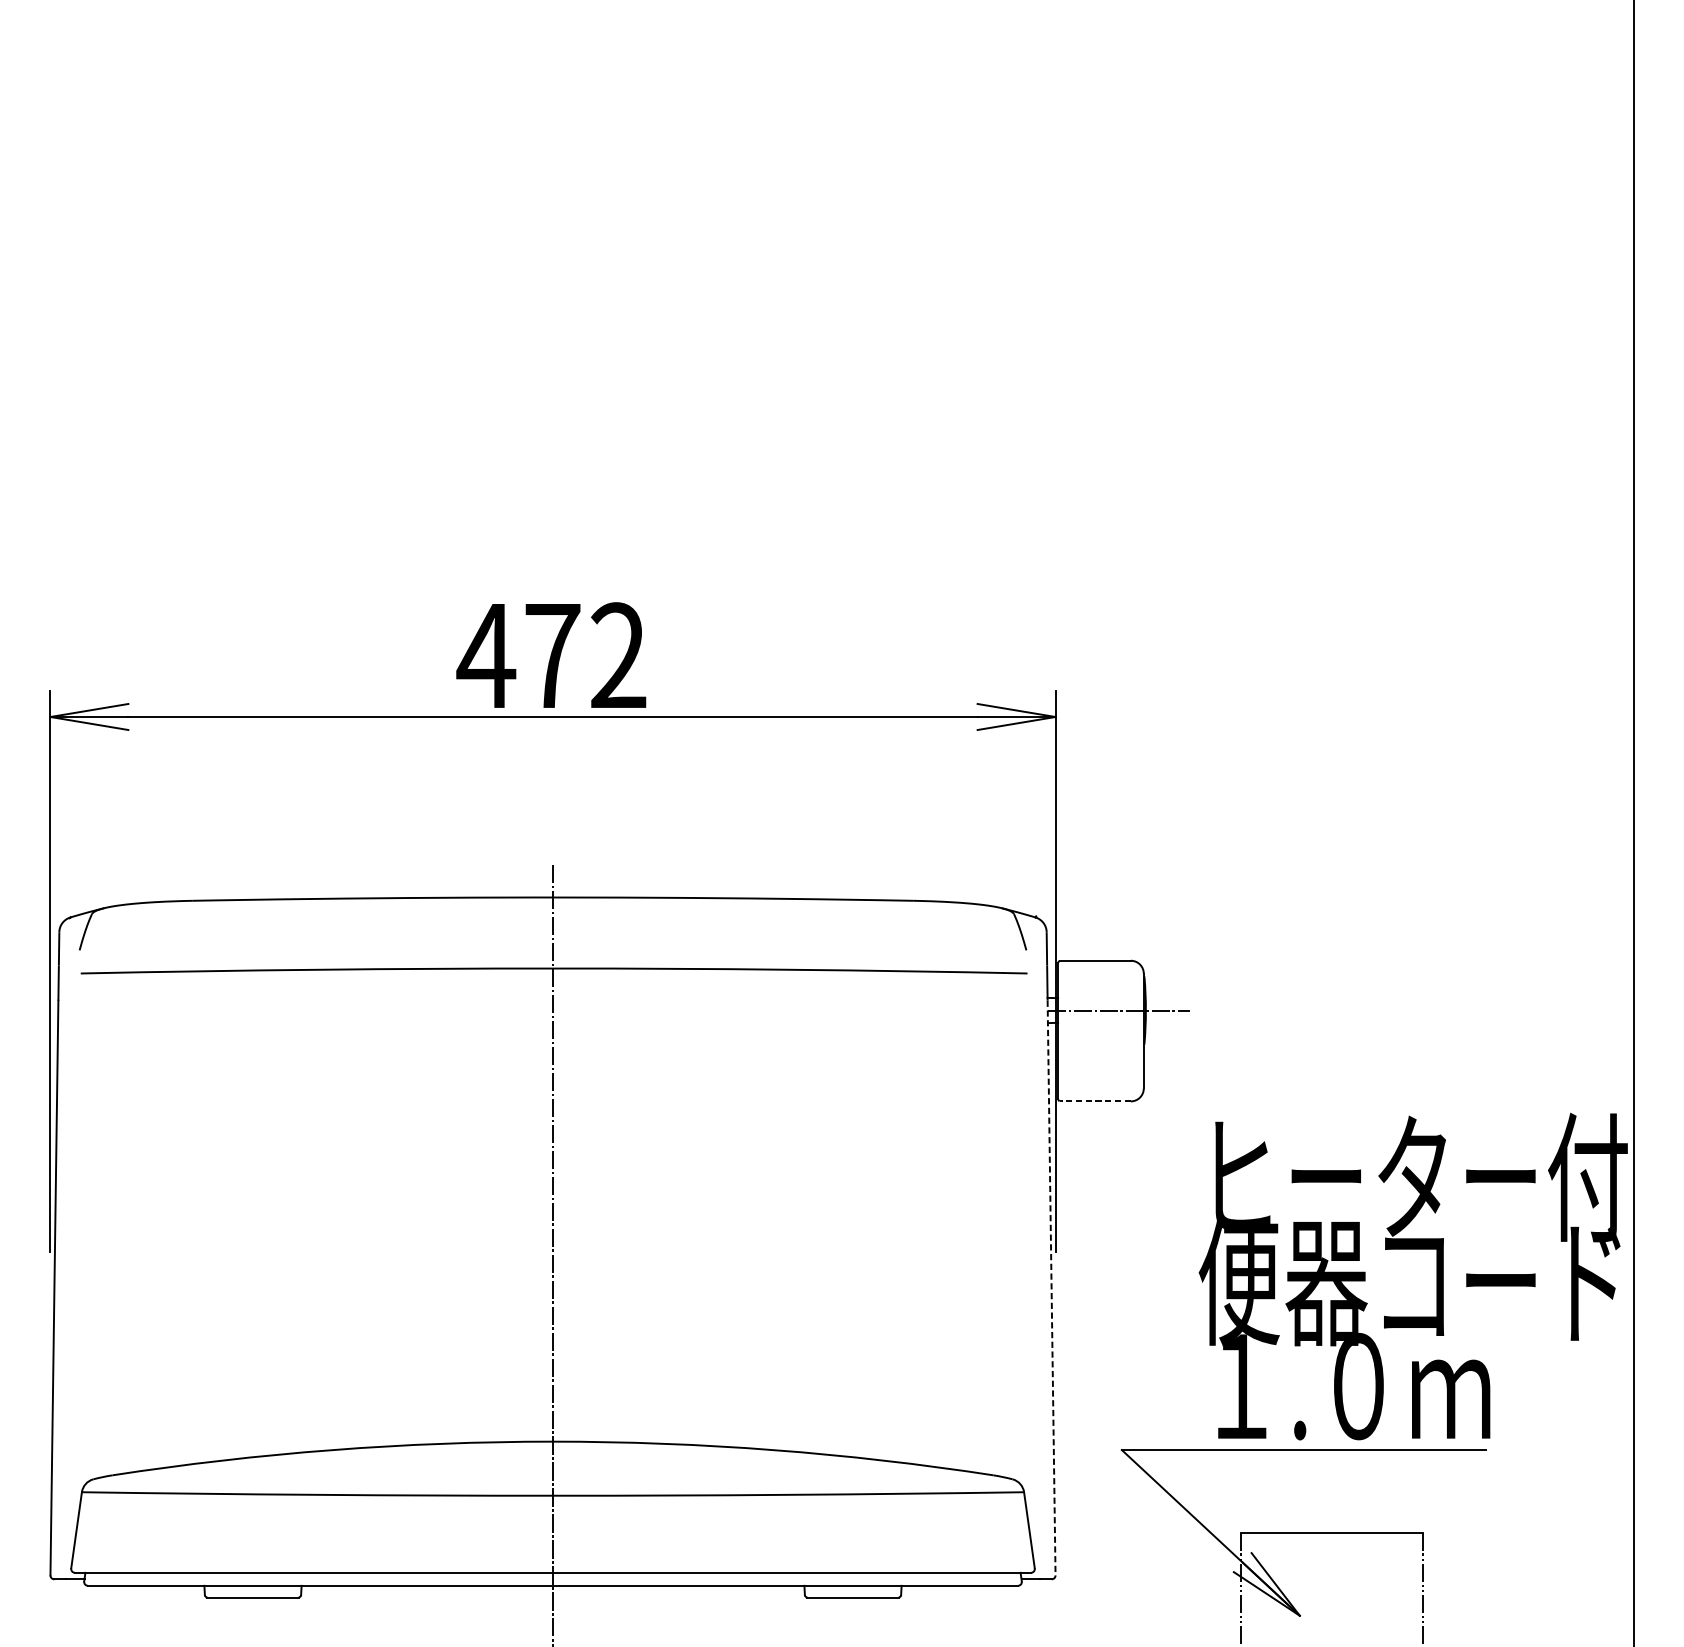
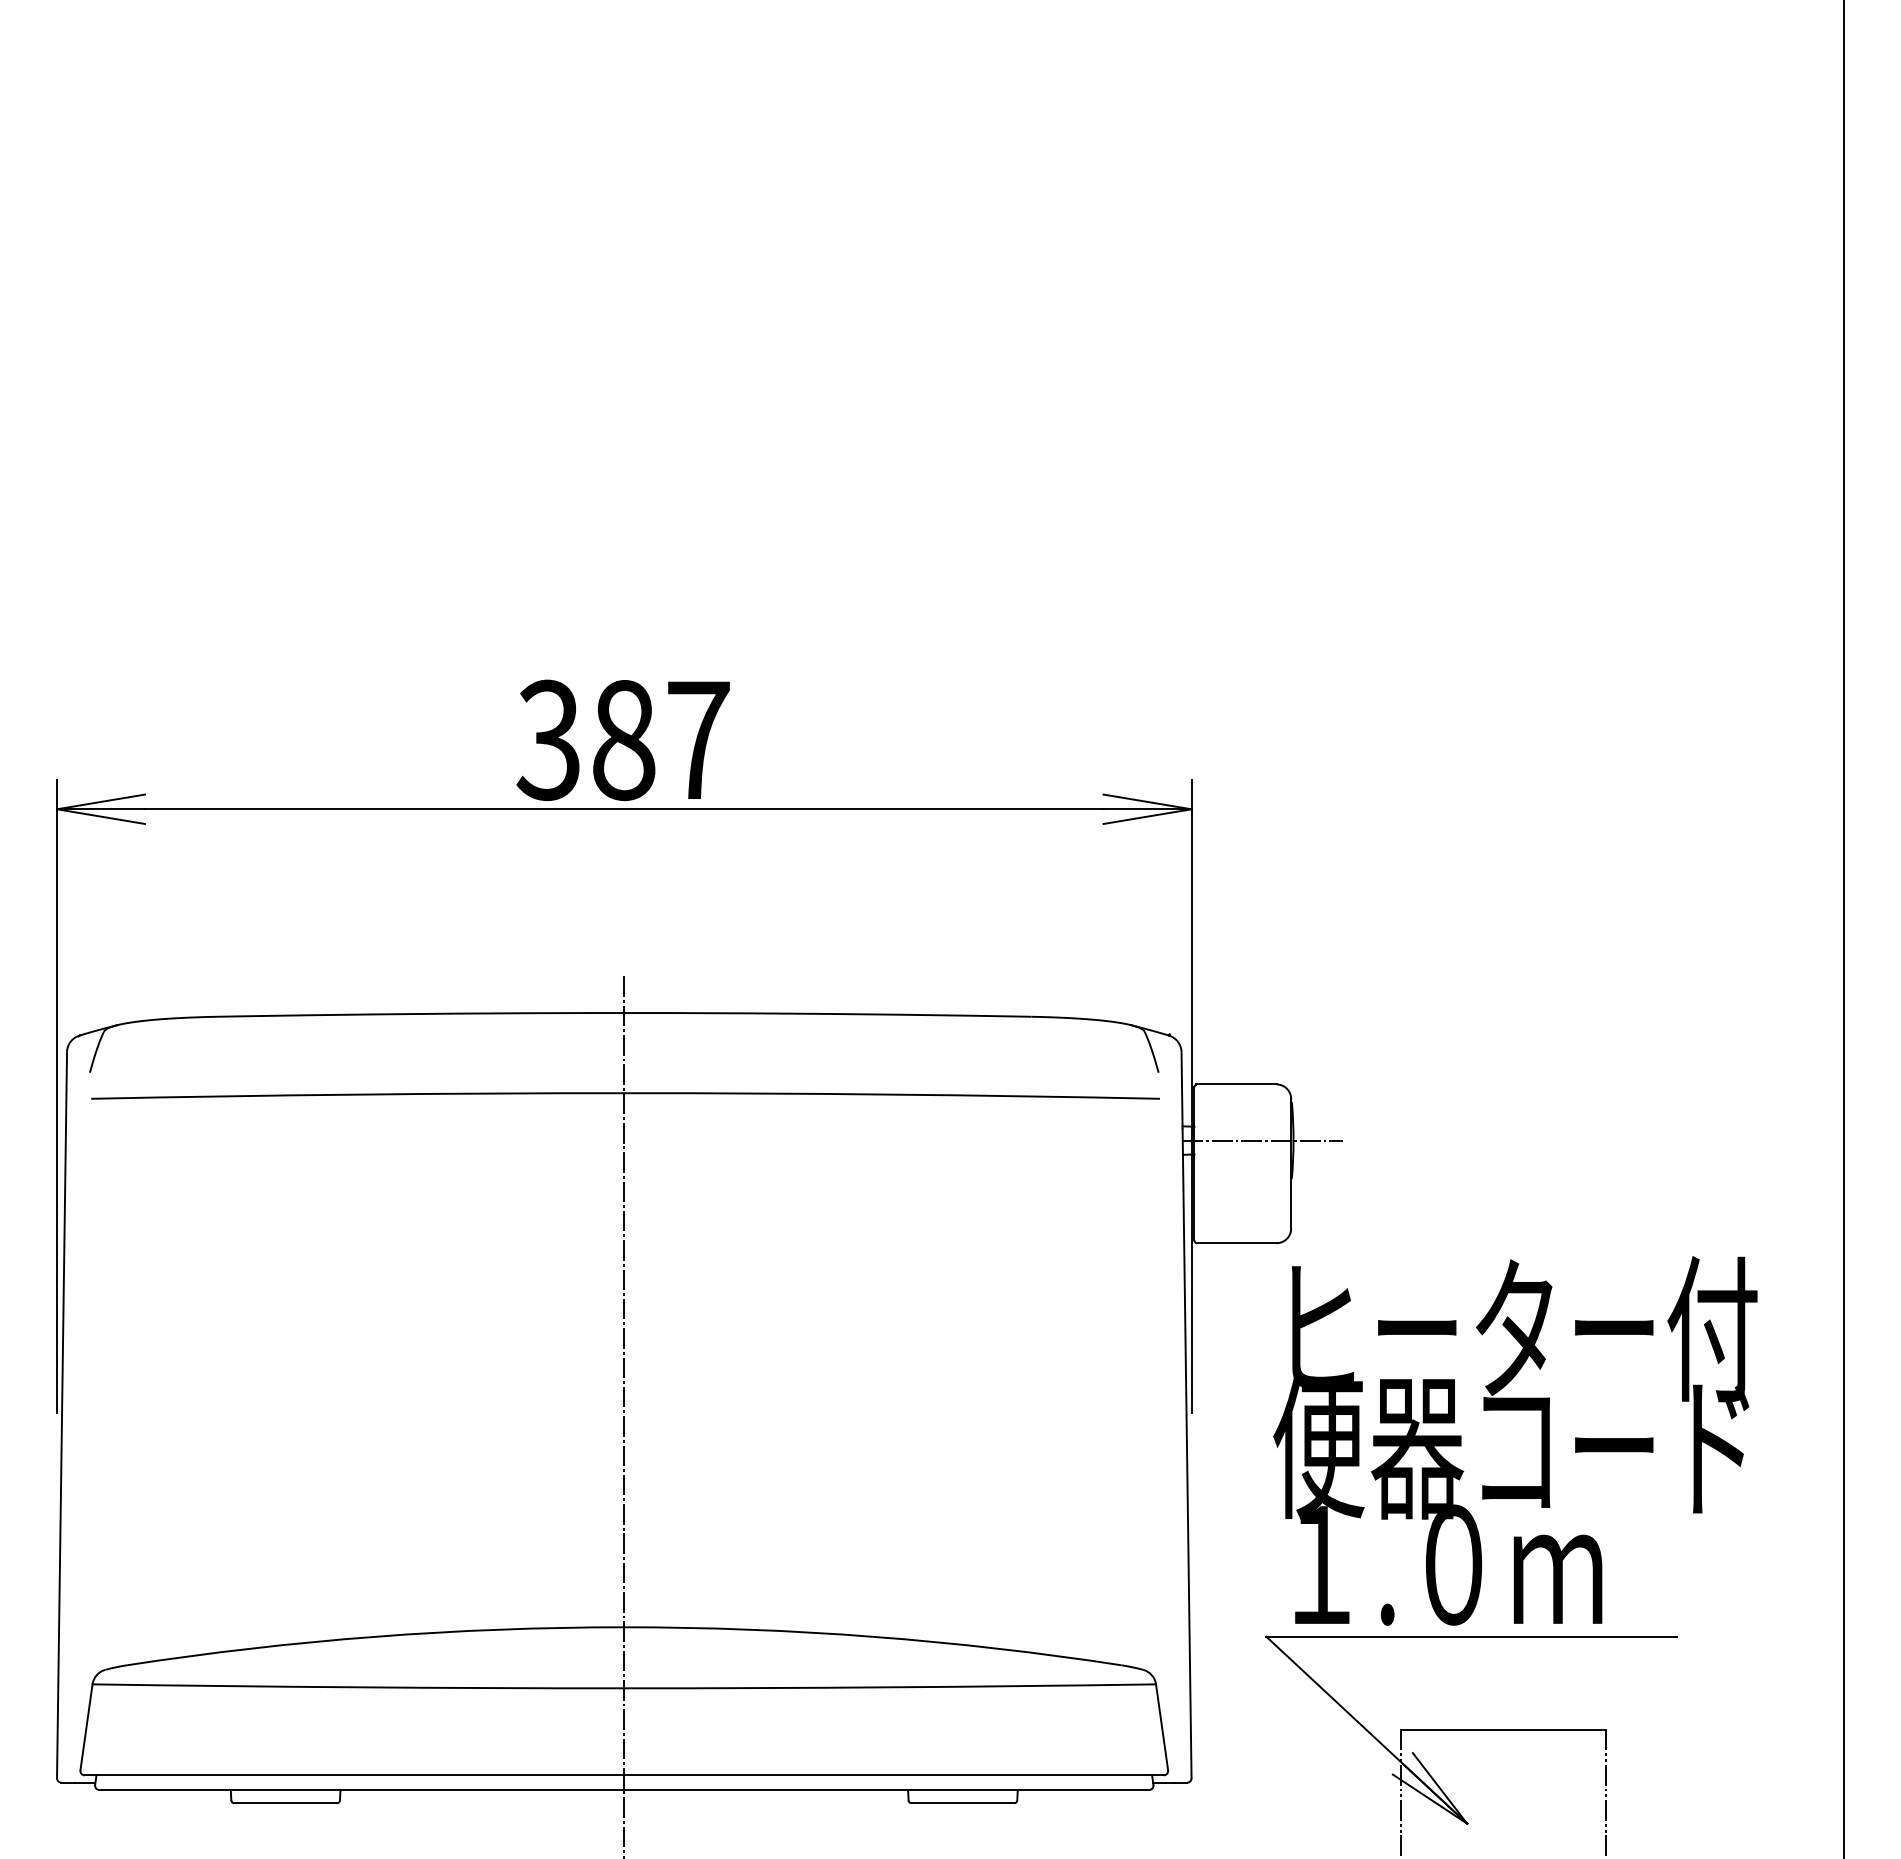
text: (551, 655) -> (622, 739), 472 -> 387
line: (1094, 1101) -> (1235, 1243), dashed -> solid
text: (1413, 1276) -> (1515, 1440), moved
line: (1051, 1288) -> (1187, 1454), dashed -> solid

